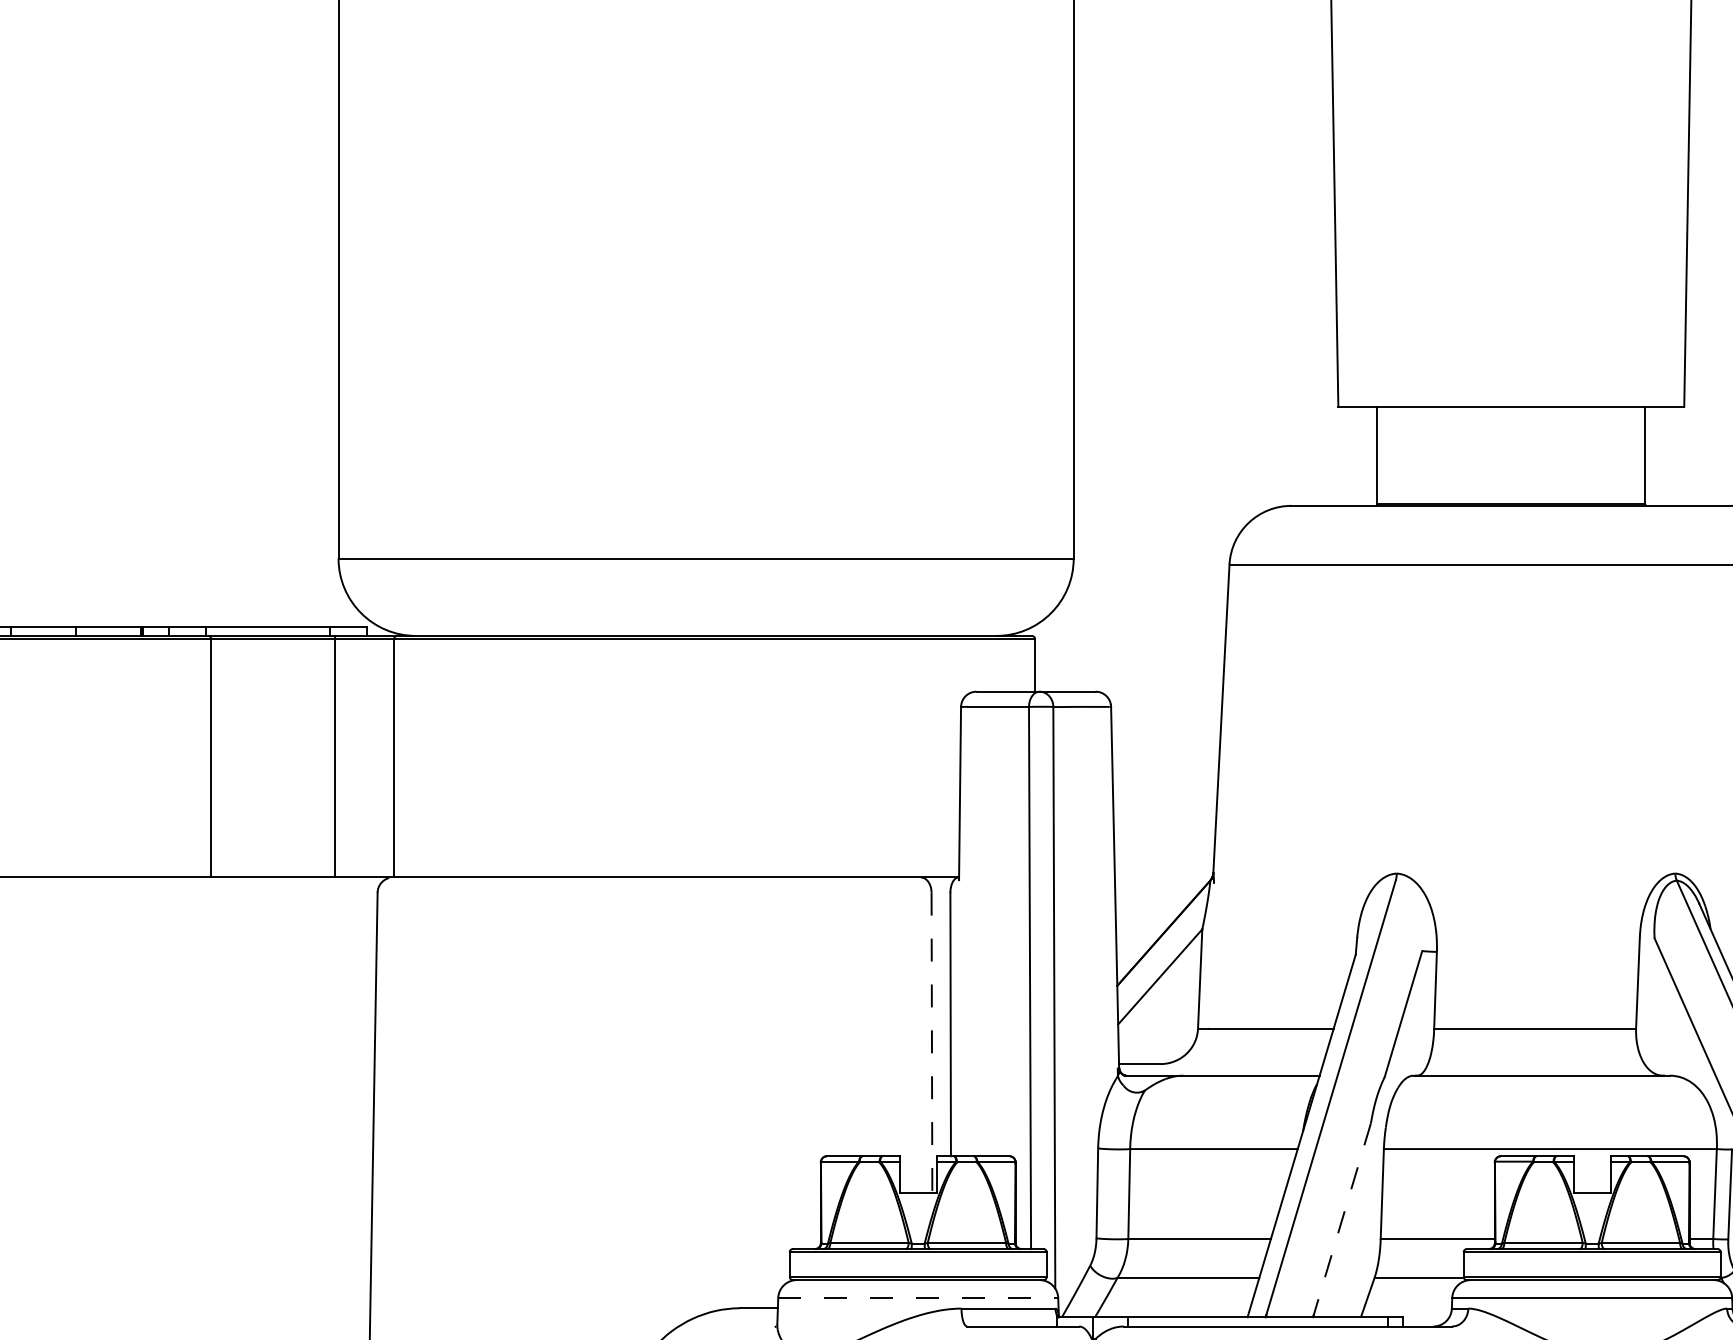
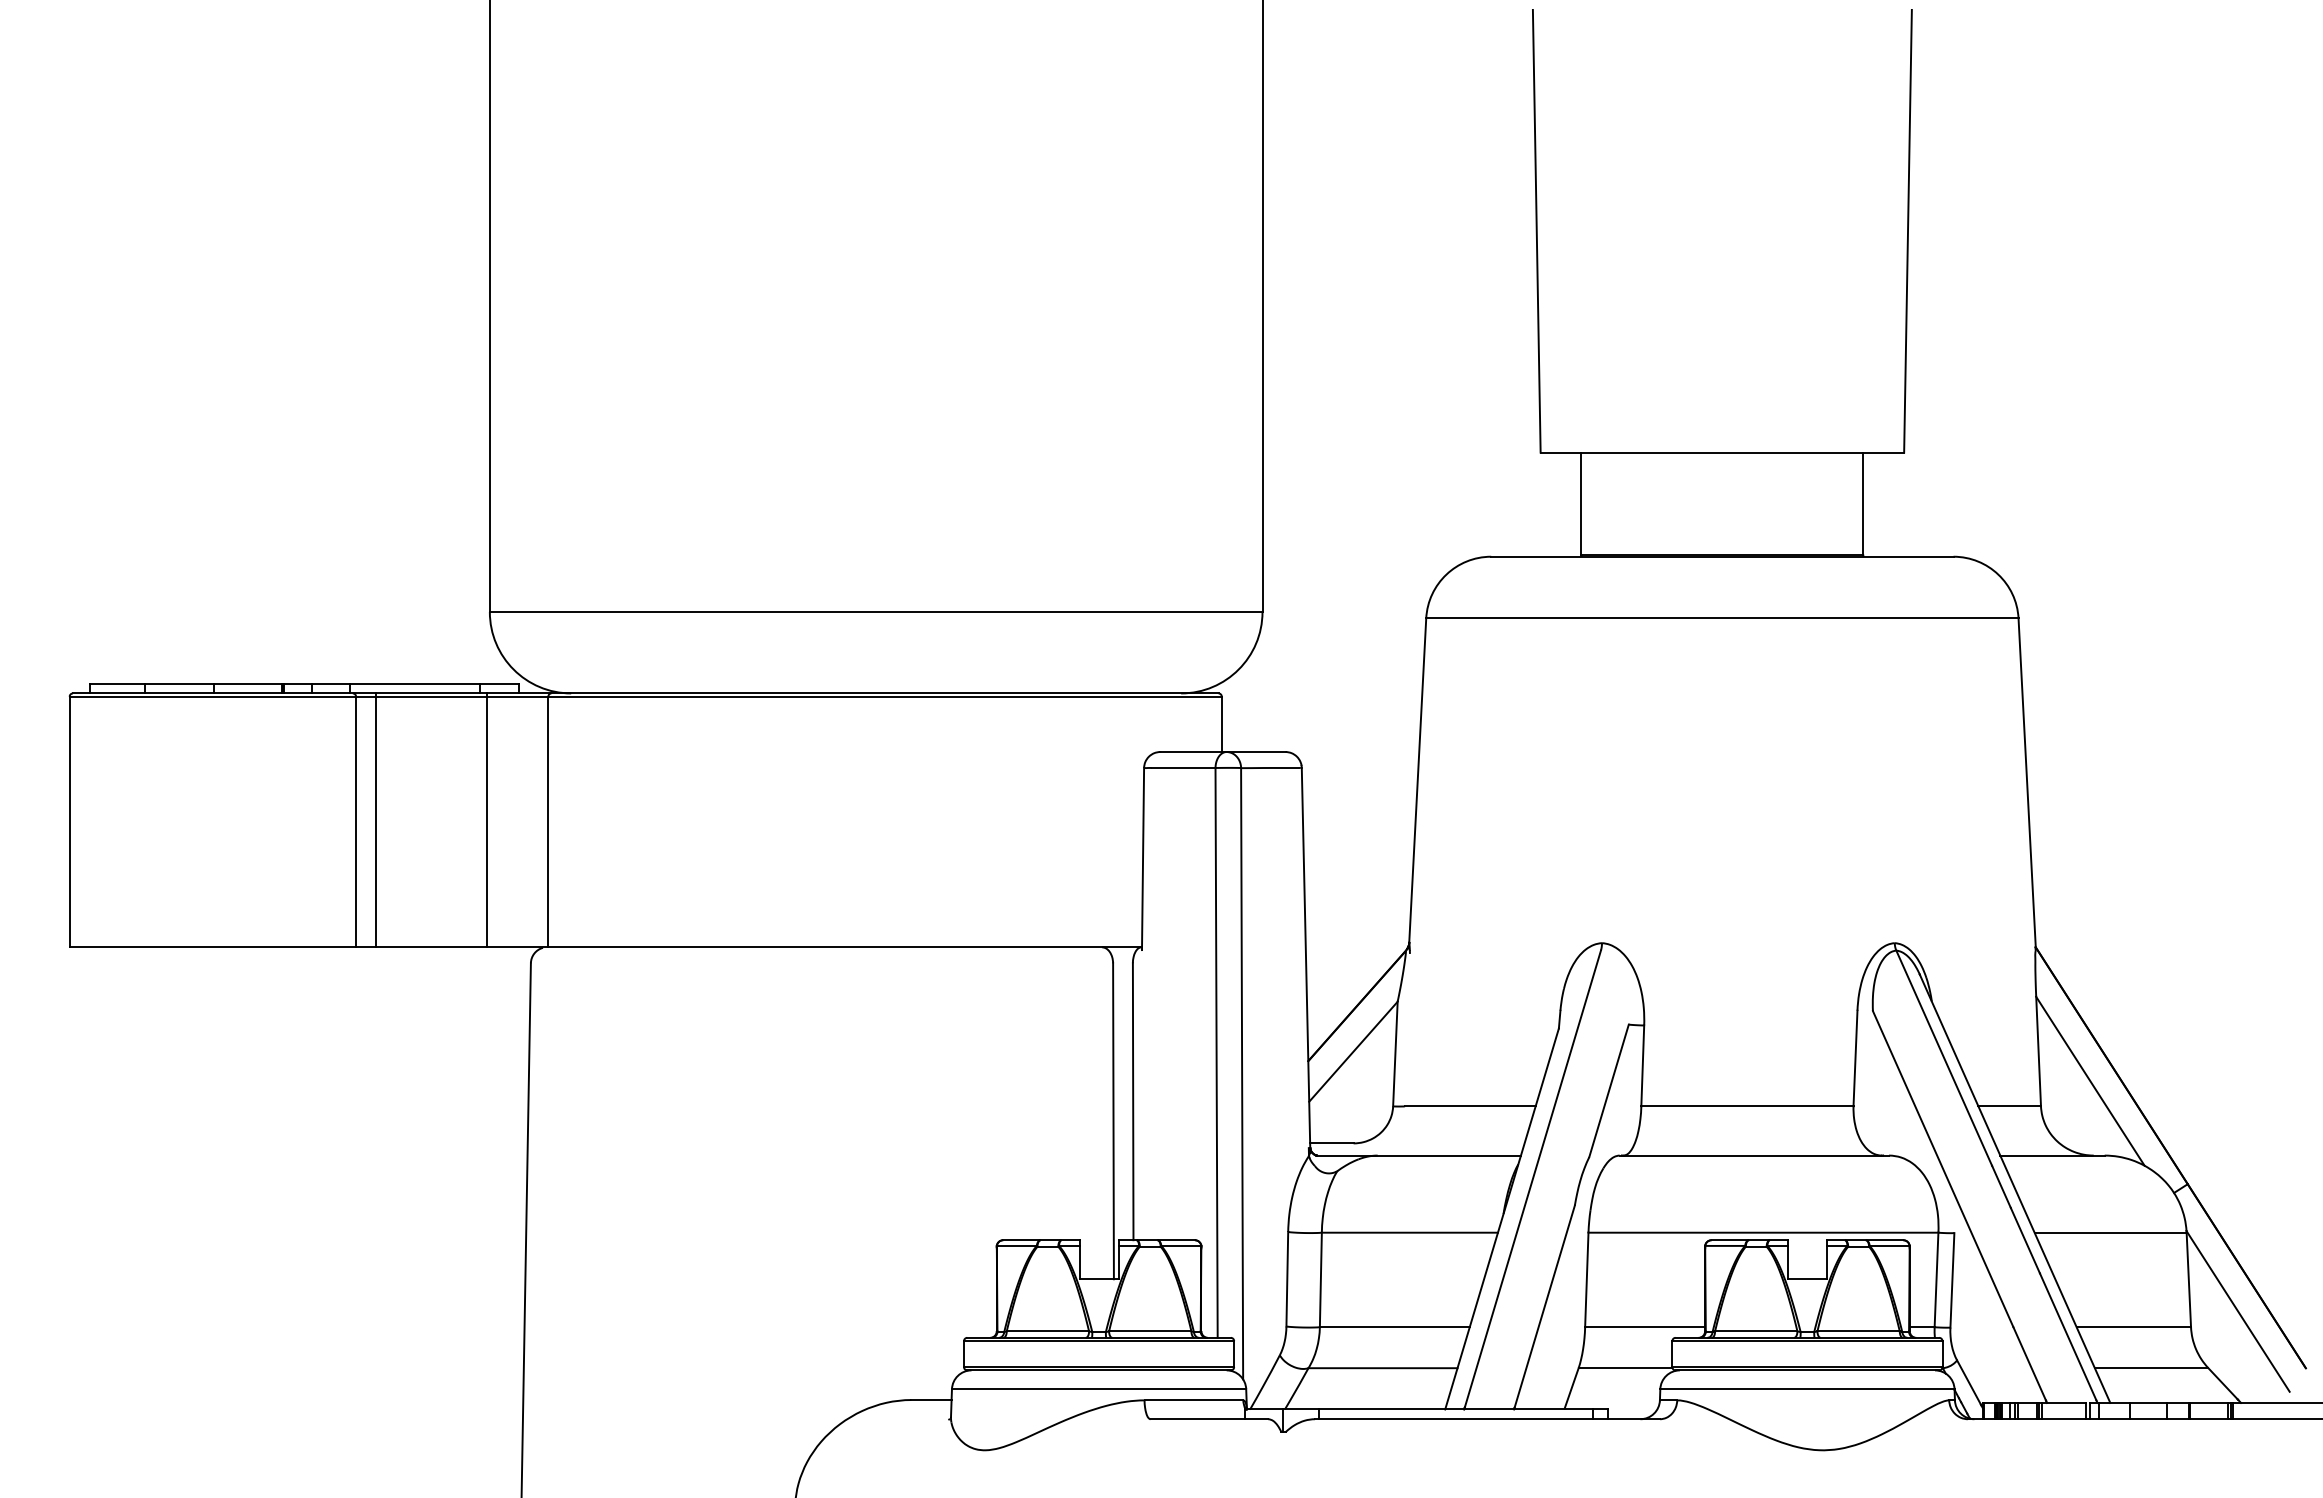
line: (229, 756) -> (375, 820), added
line: (931, 1043) -> (1113, 1121), dashed -> solid
line: (1342, 1220) -> (1544, 1307), dashed -> solid
line: (918, 1298) -> (1099, 1389), dashed -> solid

